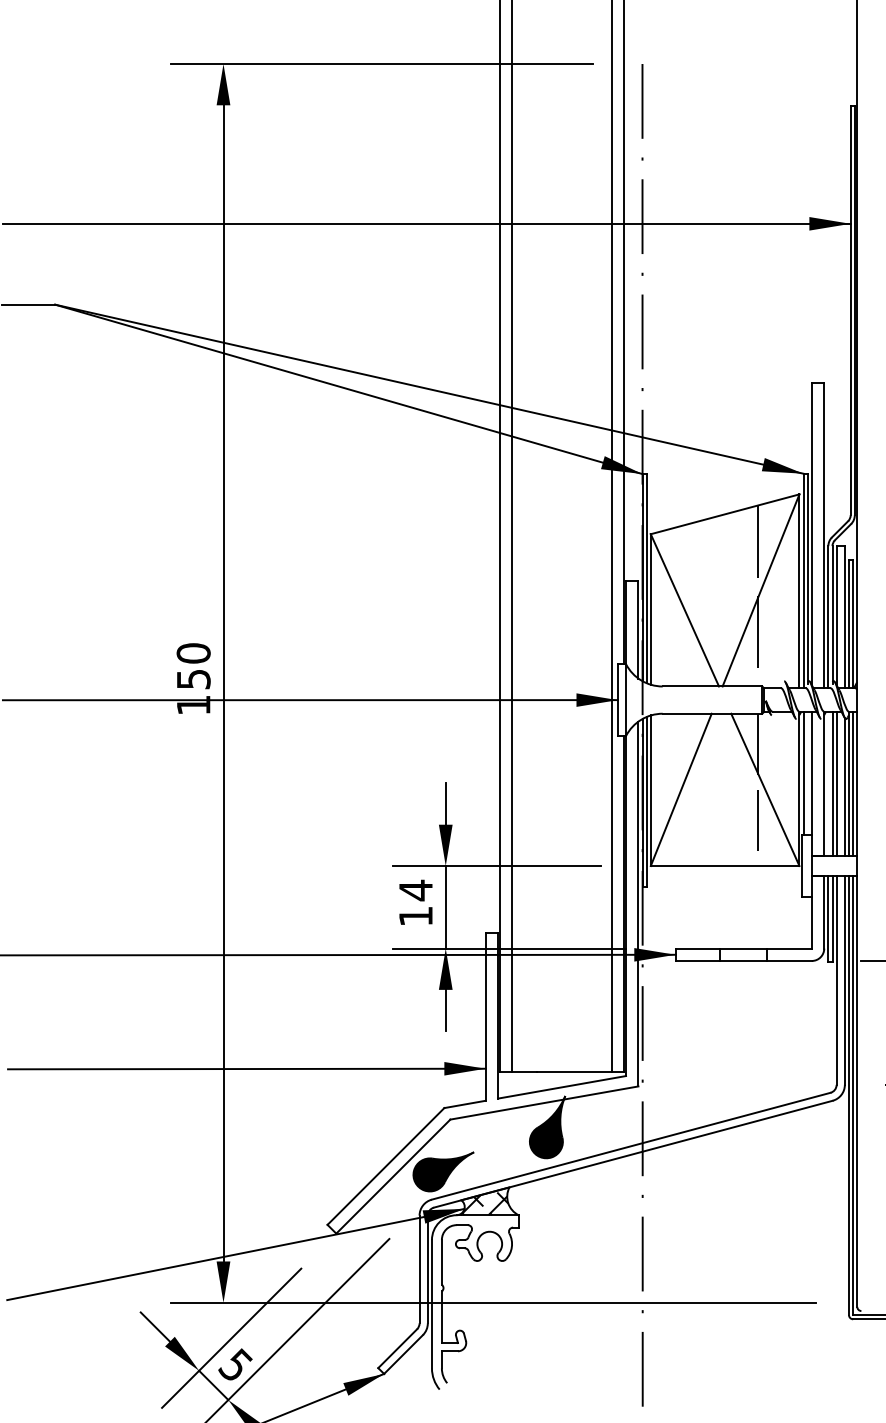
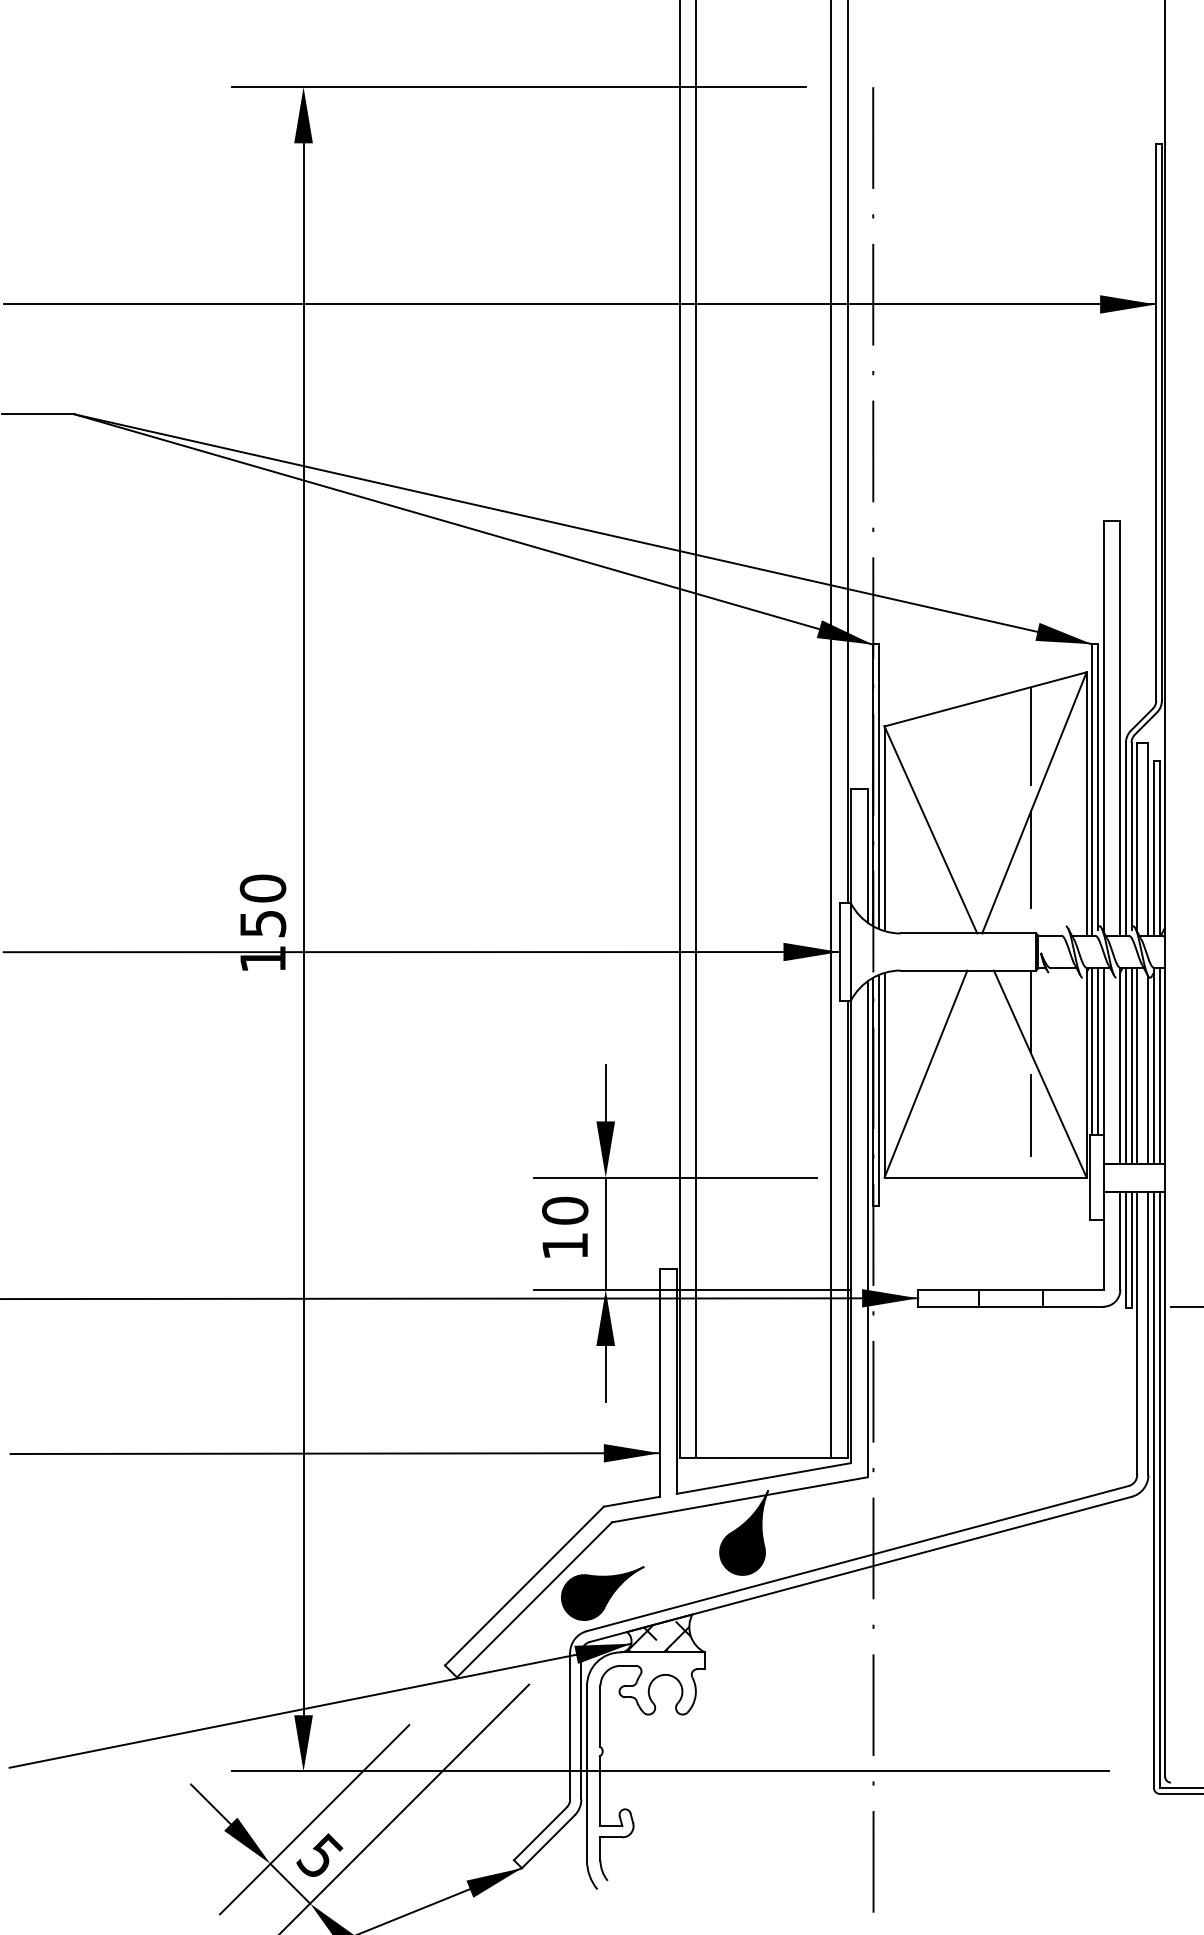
line: (807, 773) -> (1097, 1051), added
line: (828, 783) -> (1125, 1065), added
text: (416, 890) -> (565, 1210), 14 -> 10

